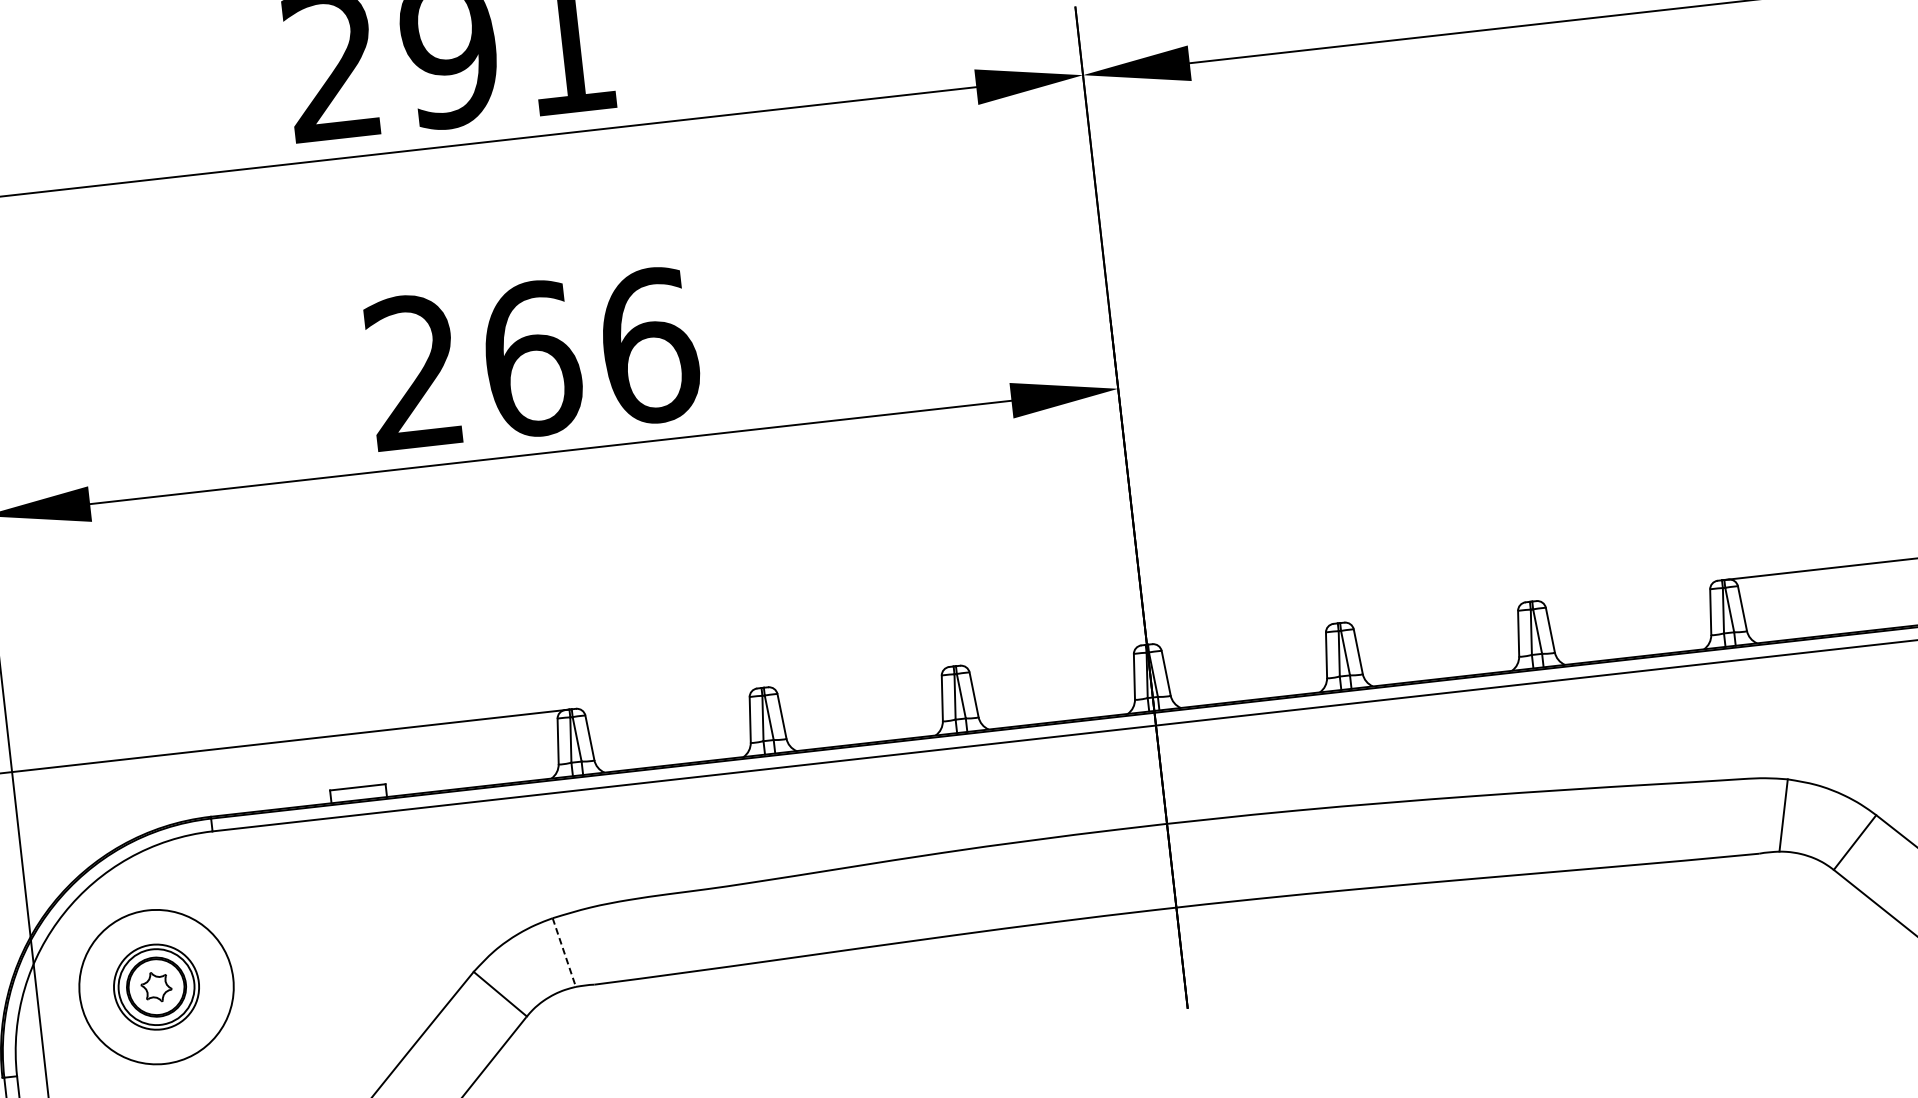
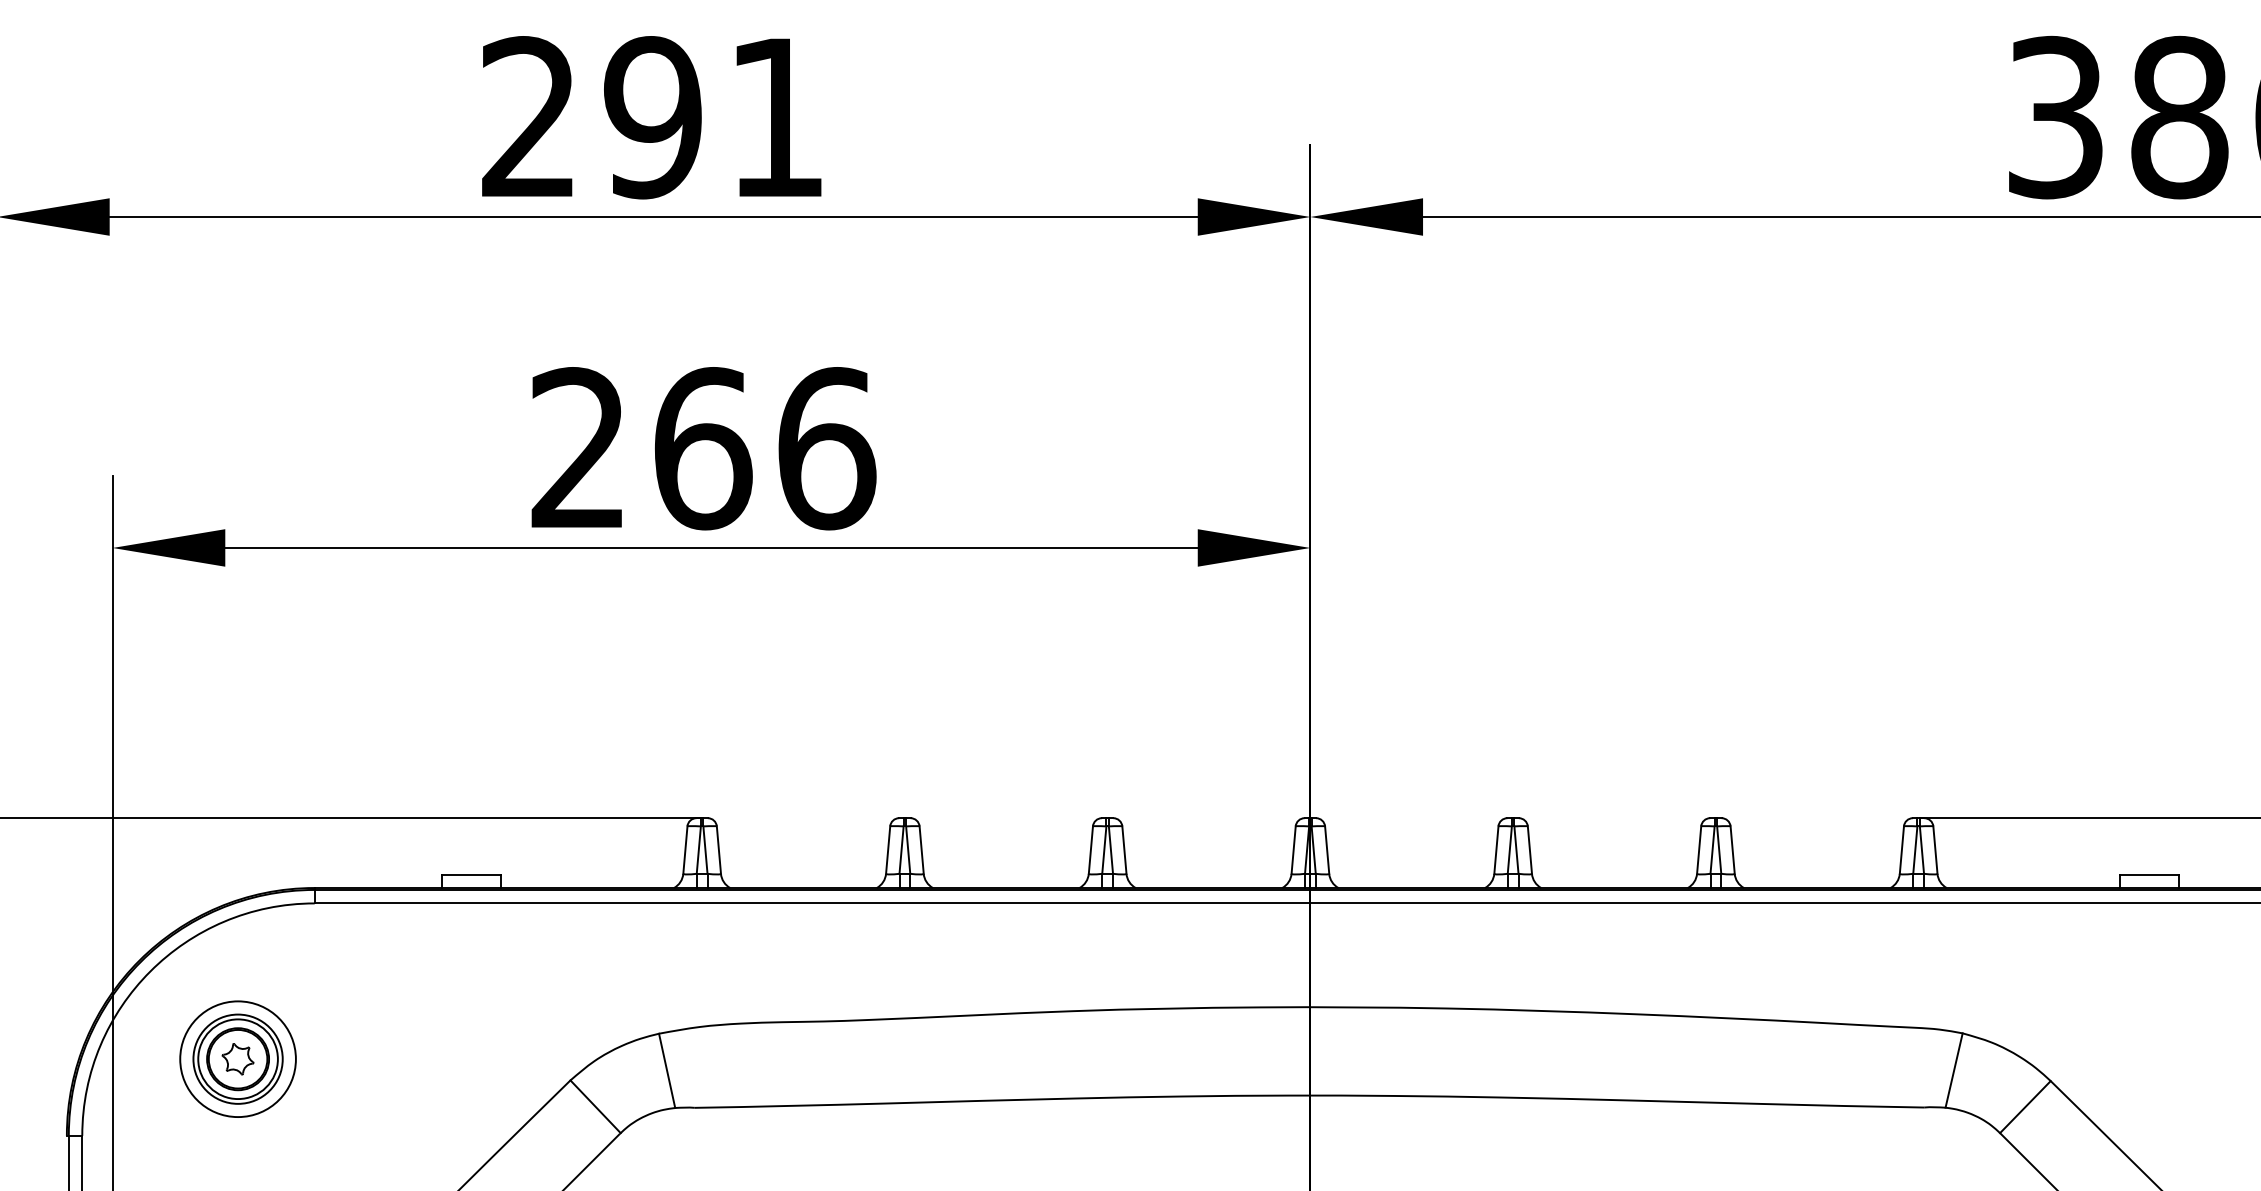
line: (564, 952) -> (667, 1070), dashed -> solid
circle: (156, 987) -> (237, 1059), size x0.71

